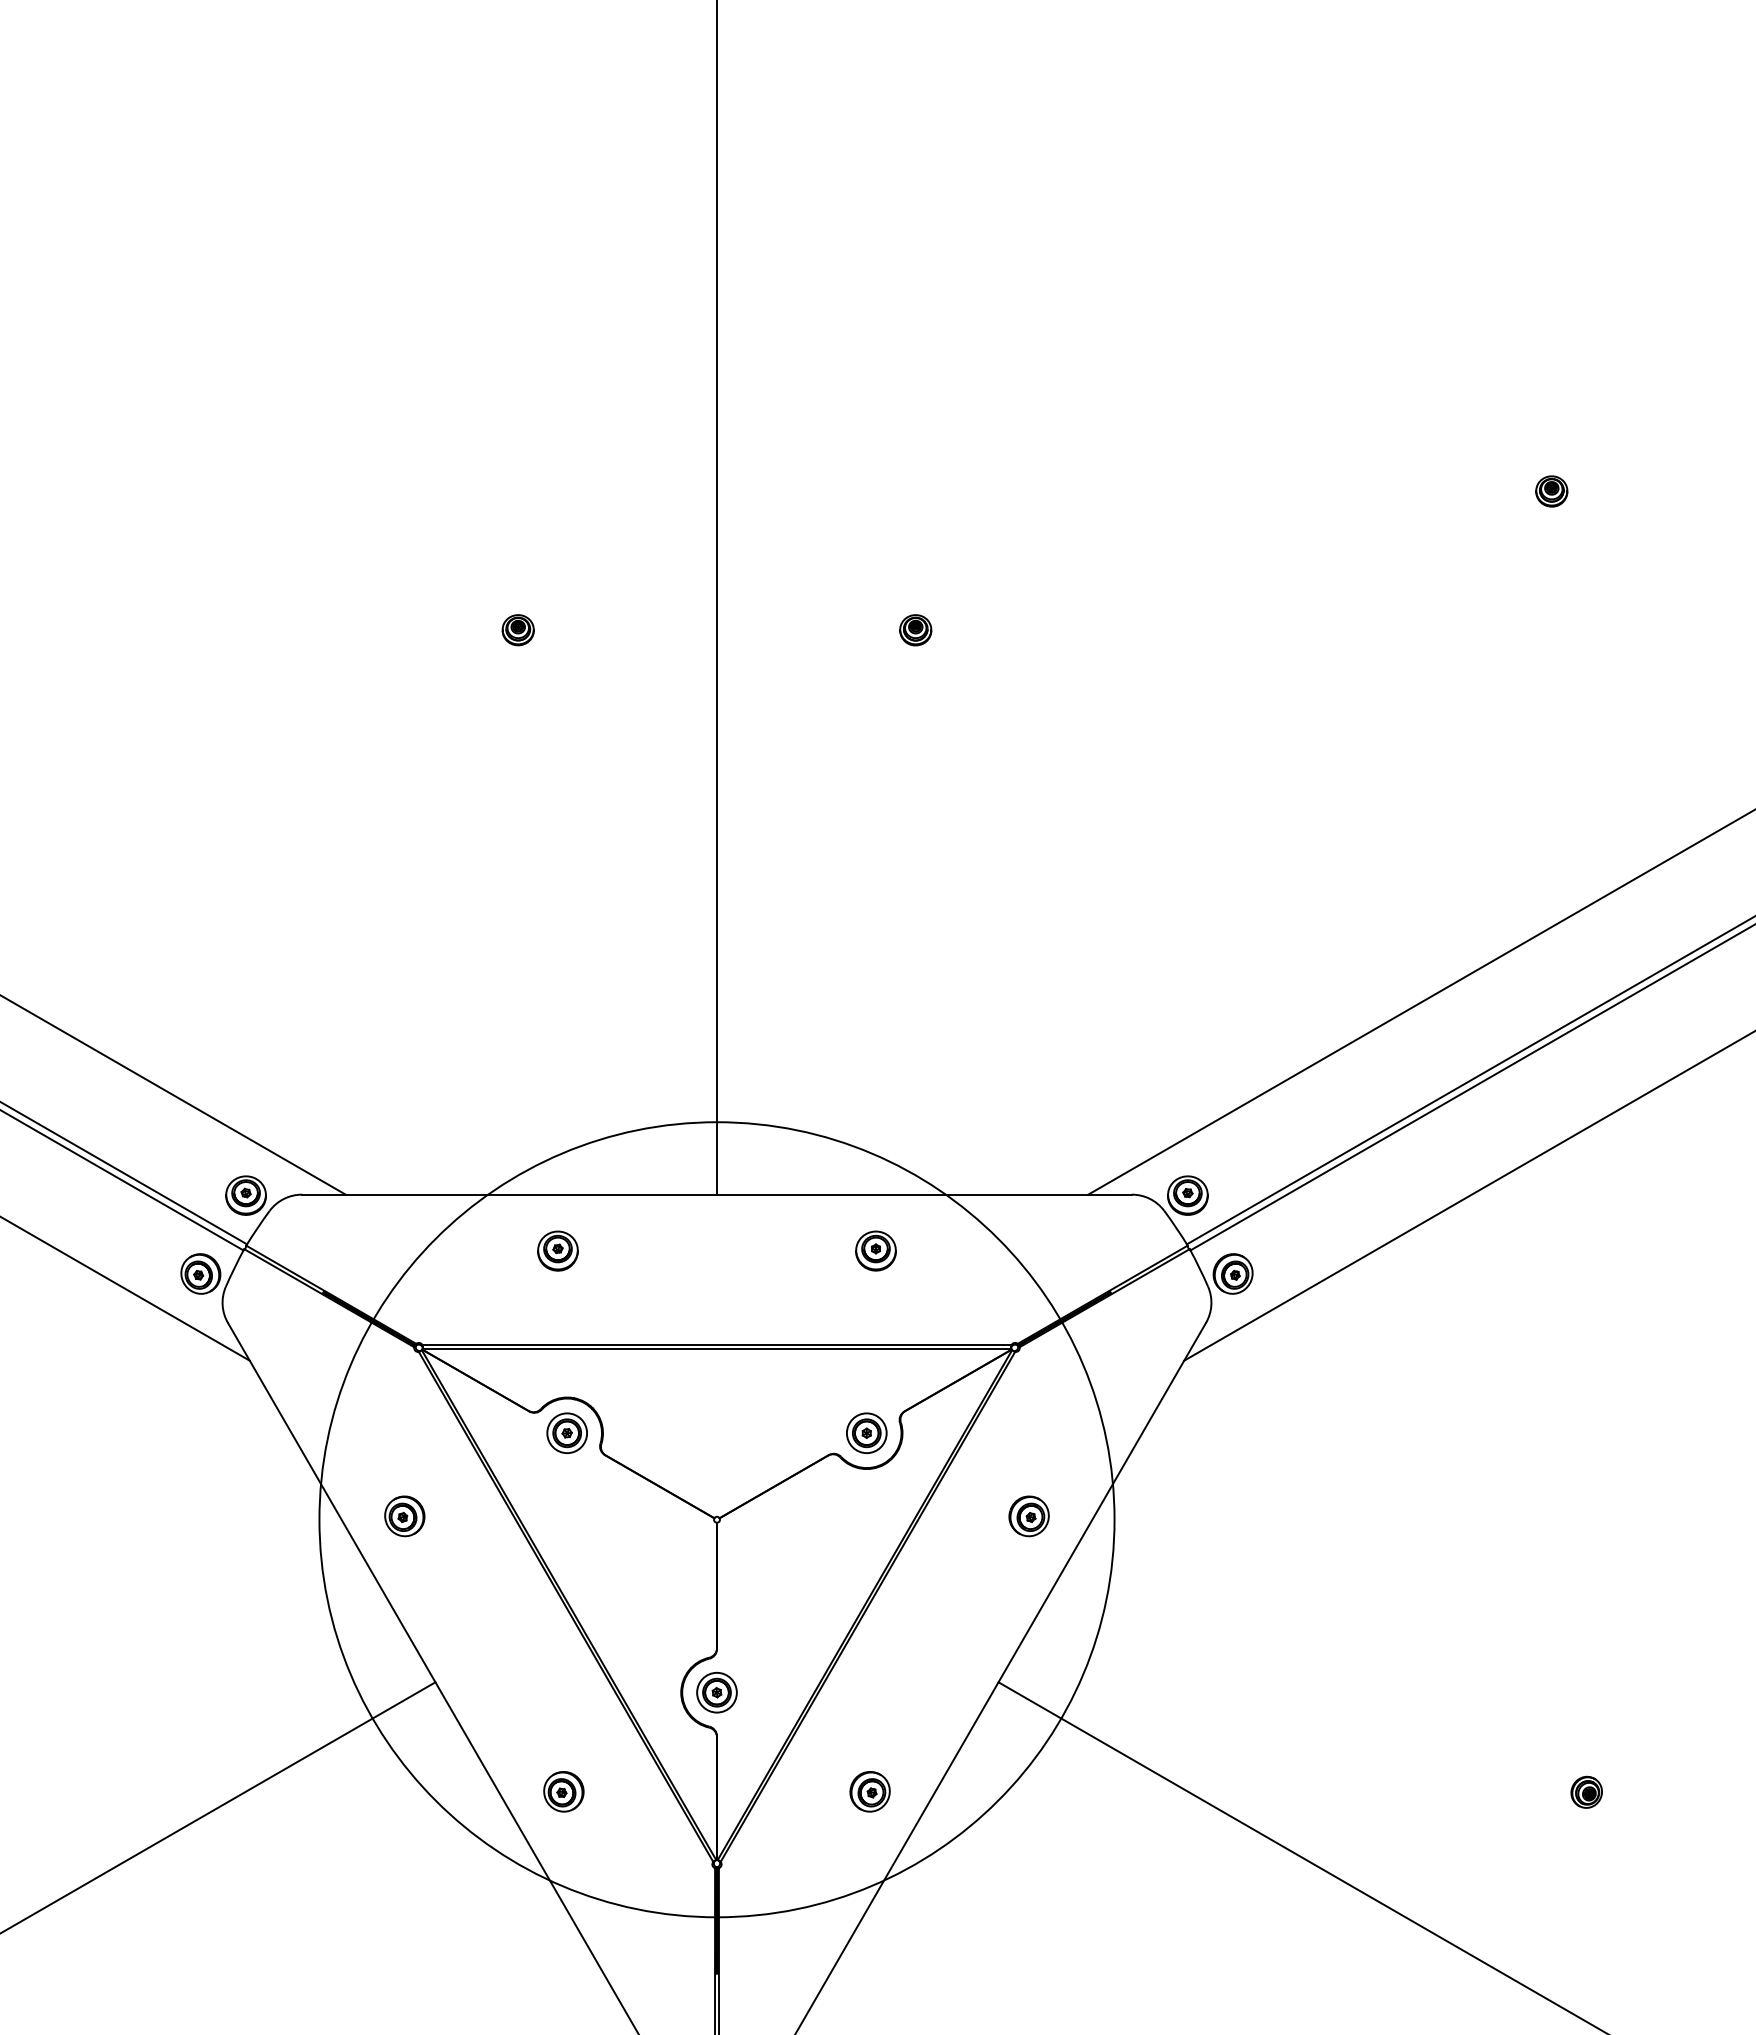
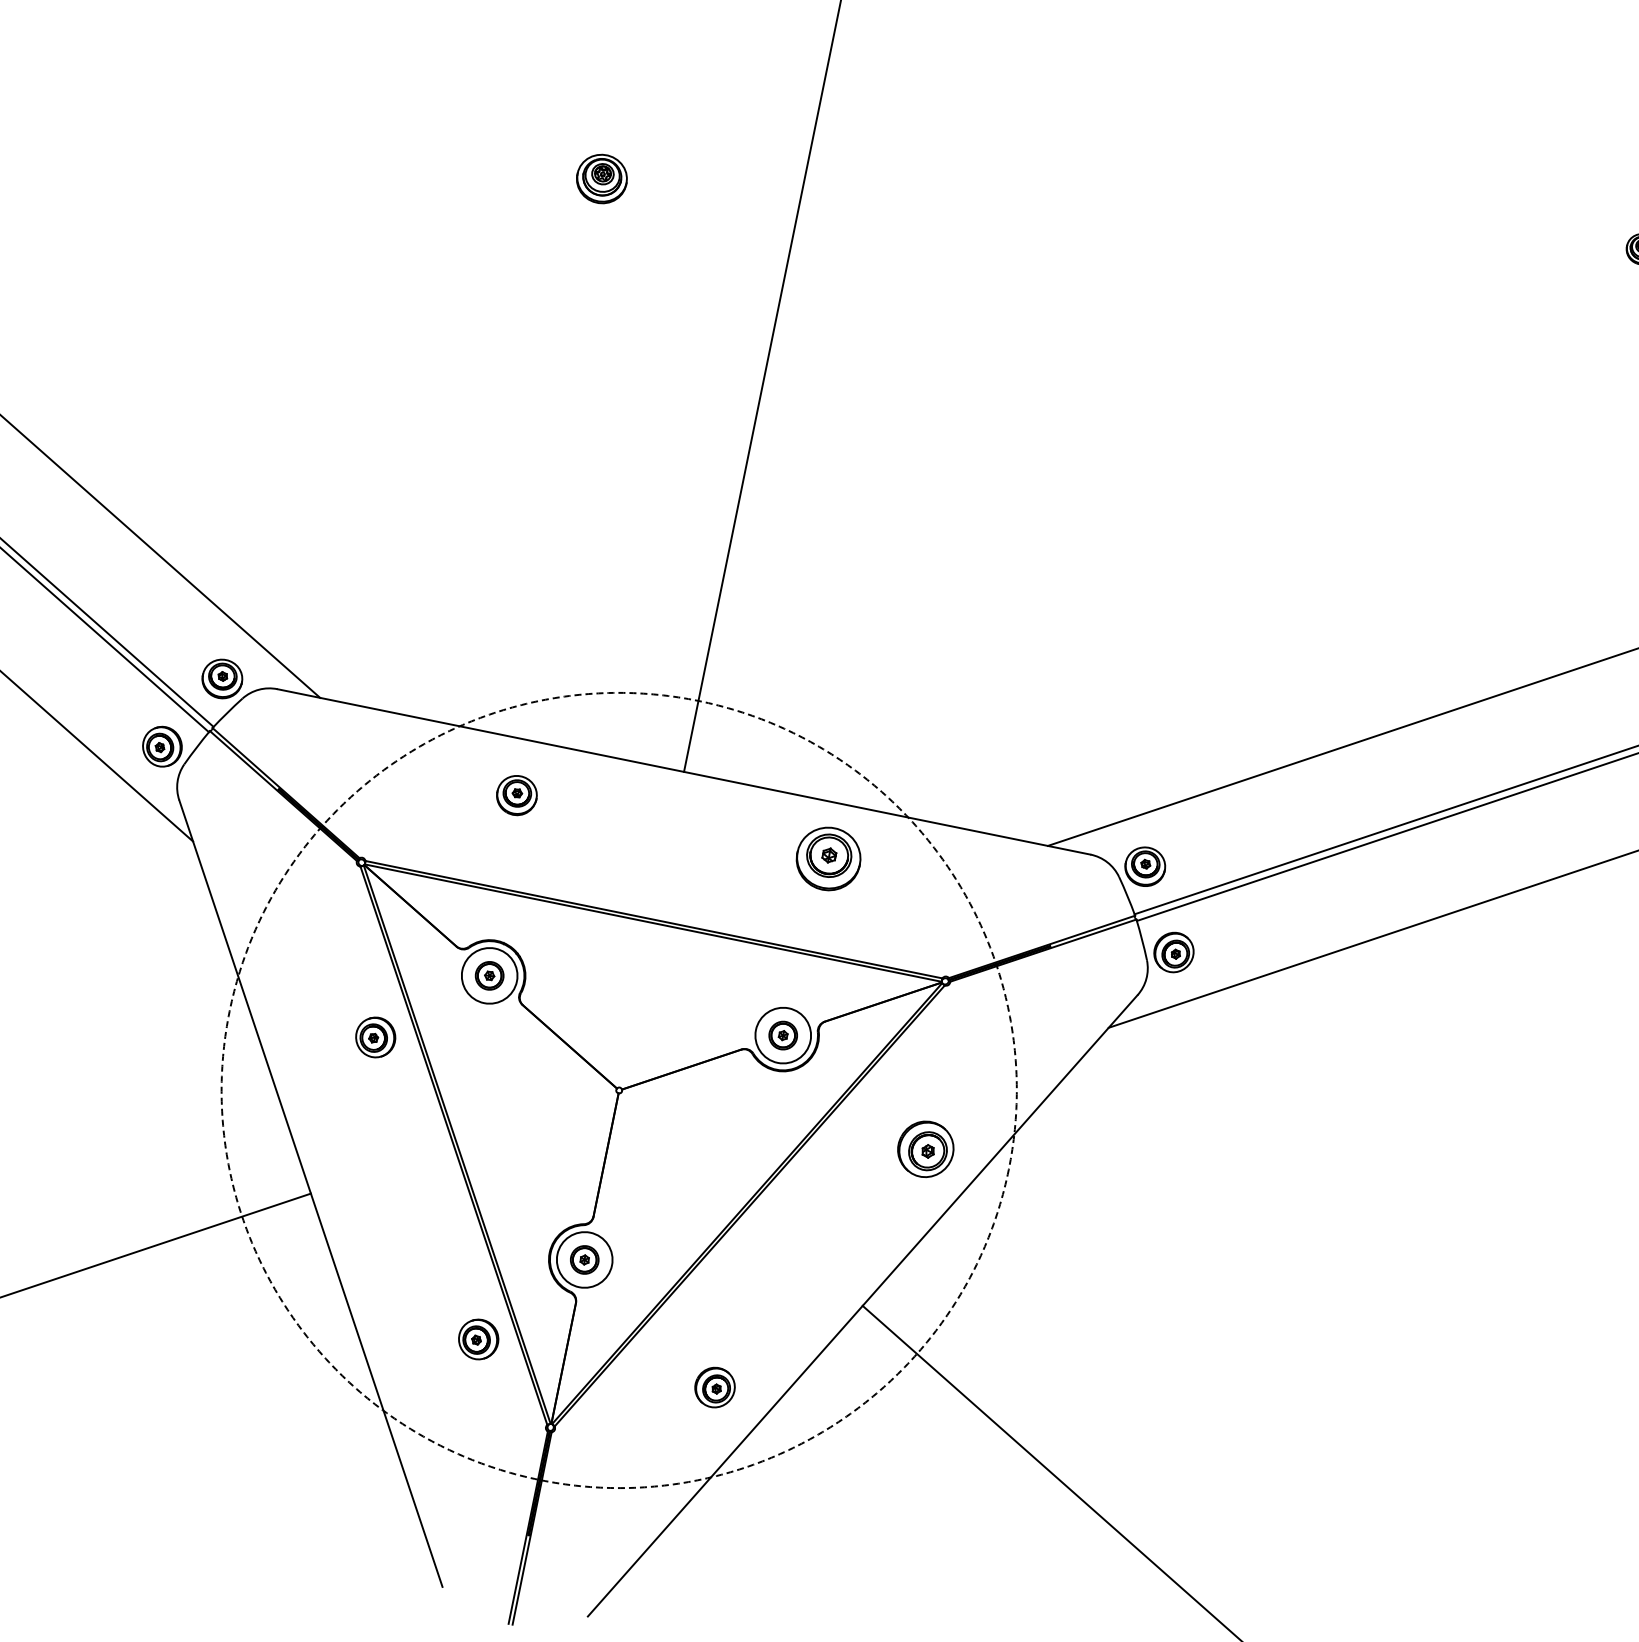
part: (517, 630) -> (601, 179), size x1.6
part: (915, 630) -> (991, 258), removed
part: (875, 1250) -> (828, 858), size x1.6
circle: (567, 1433) -> (489, 976), size x1.4
circle: (866, 1433) -> (782, 1035), size x1.4
part: (404, 1516) -> (375, 1037), moved
part: (1028, 1516) -> (925, 1149), size x1.4
circle: (716, 1519) -> (618, 1090), solid -> dashed
circle: (716, 1692) -> (584, 1259), size x1.4
part: (563, 1791) -> (478, 1339), moved
part: (1586, 1791) -> (1417, 1530), removed

